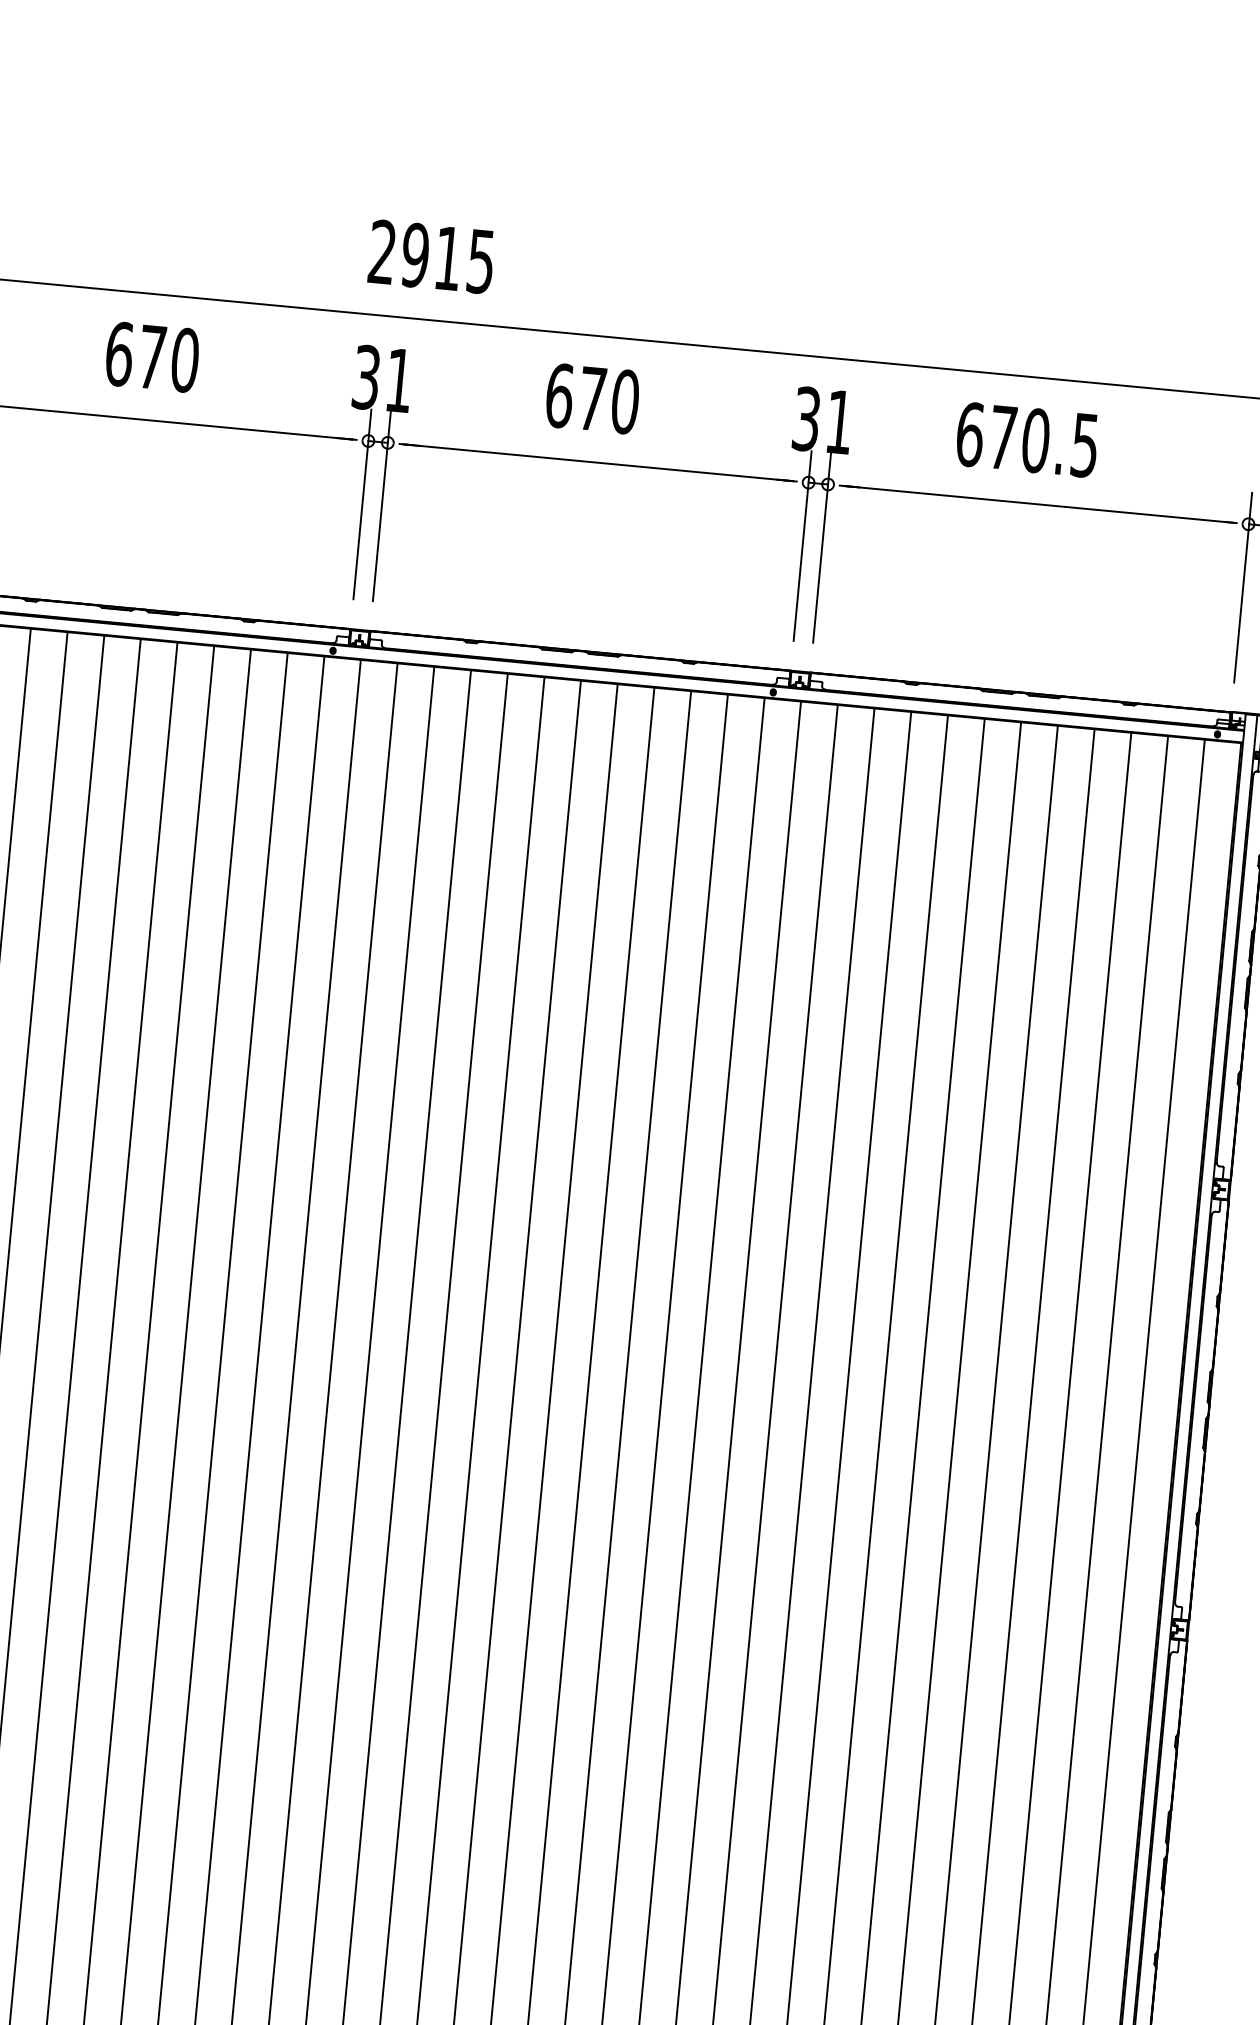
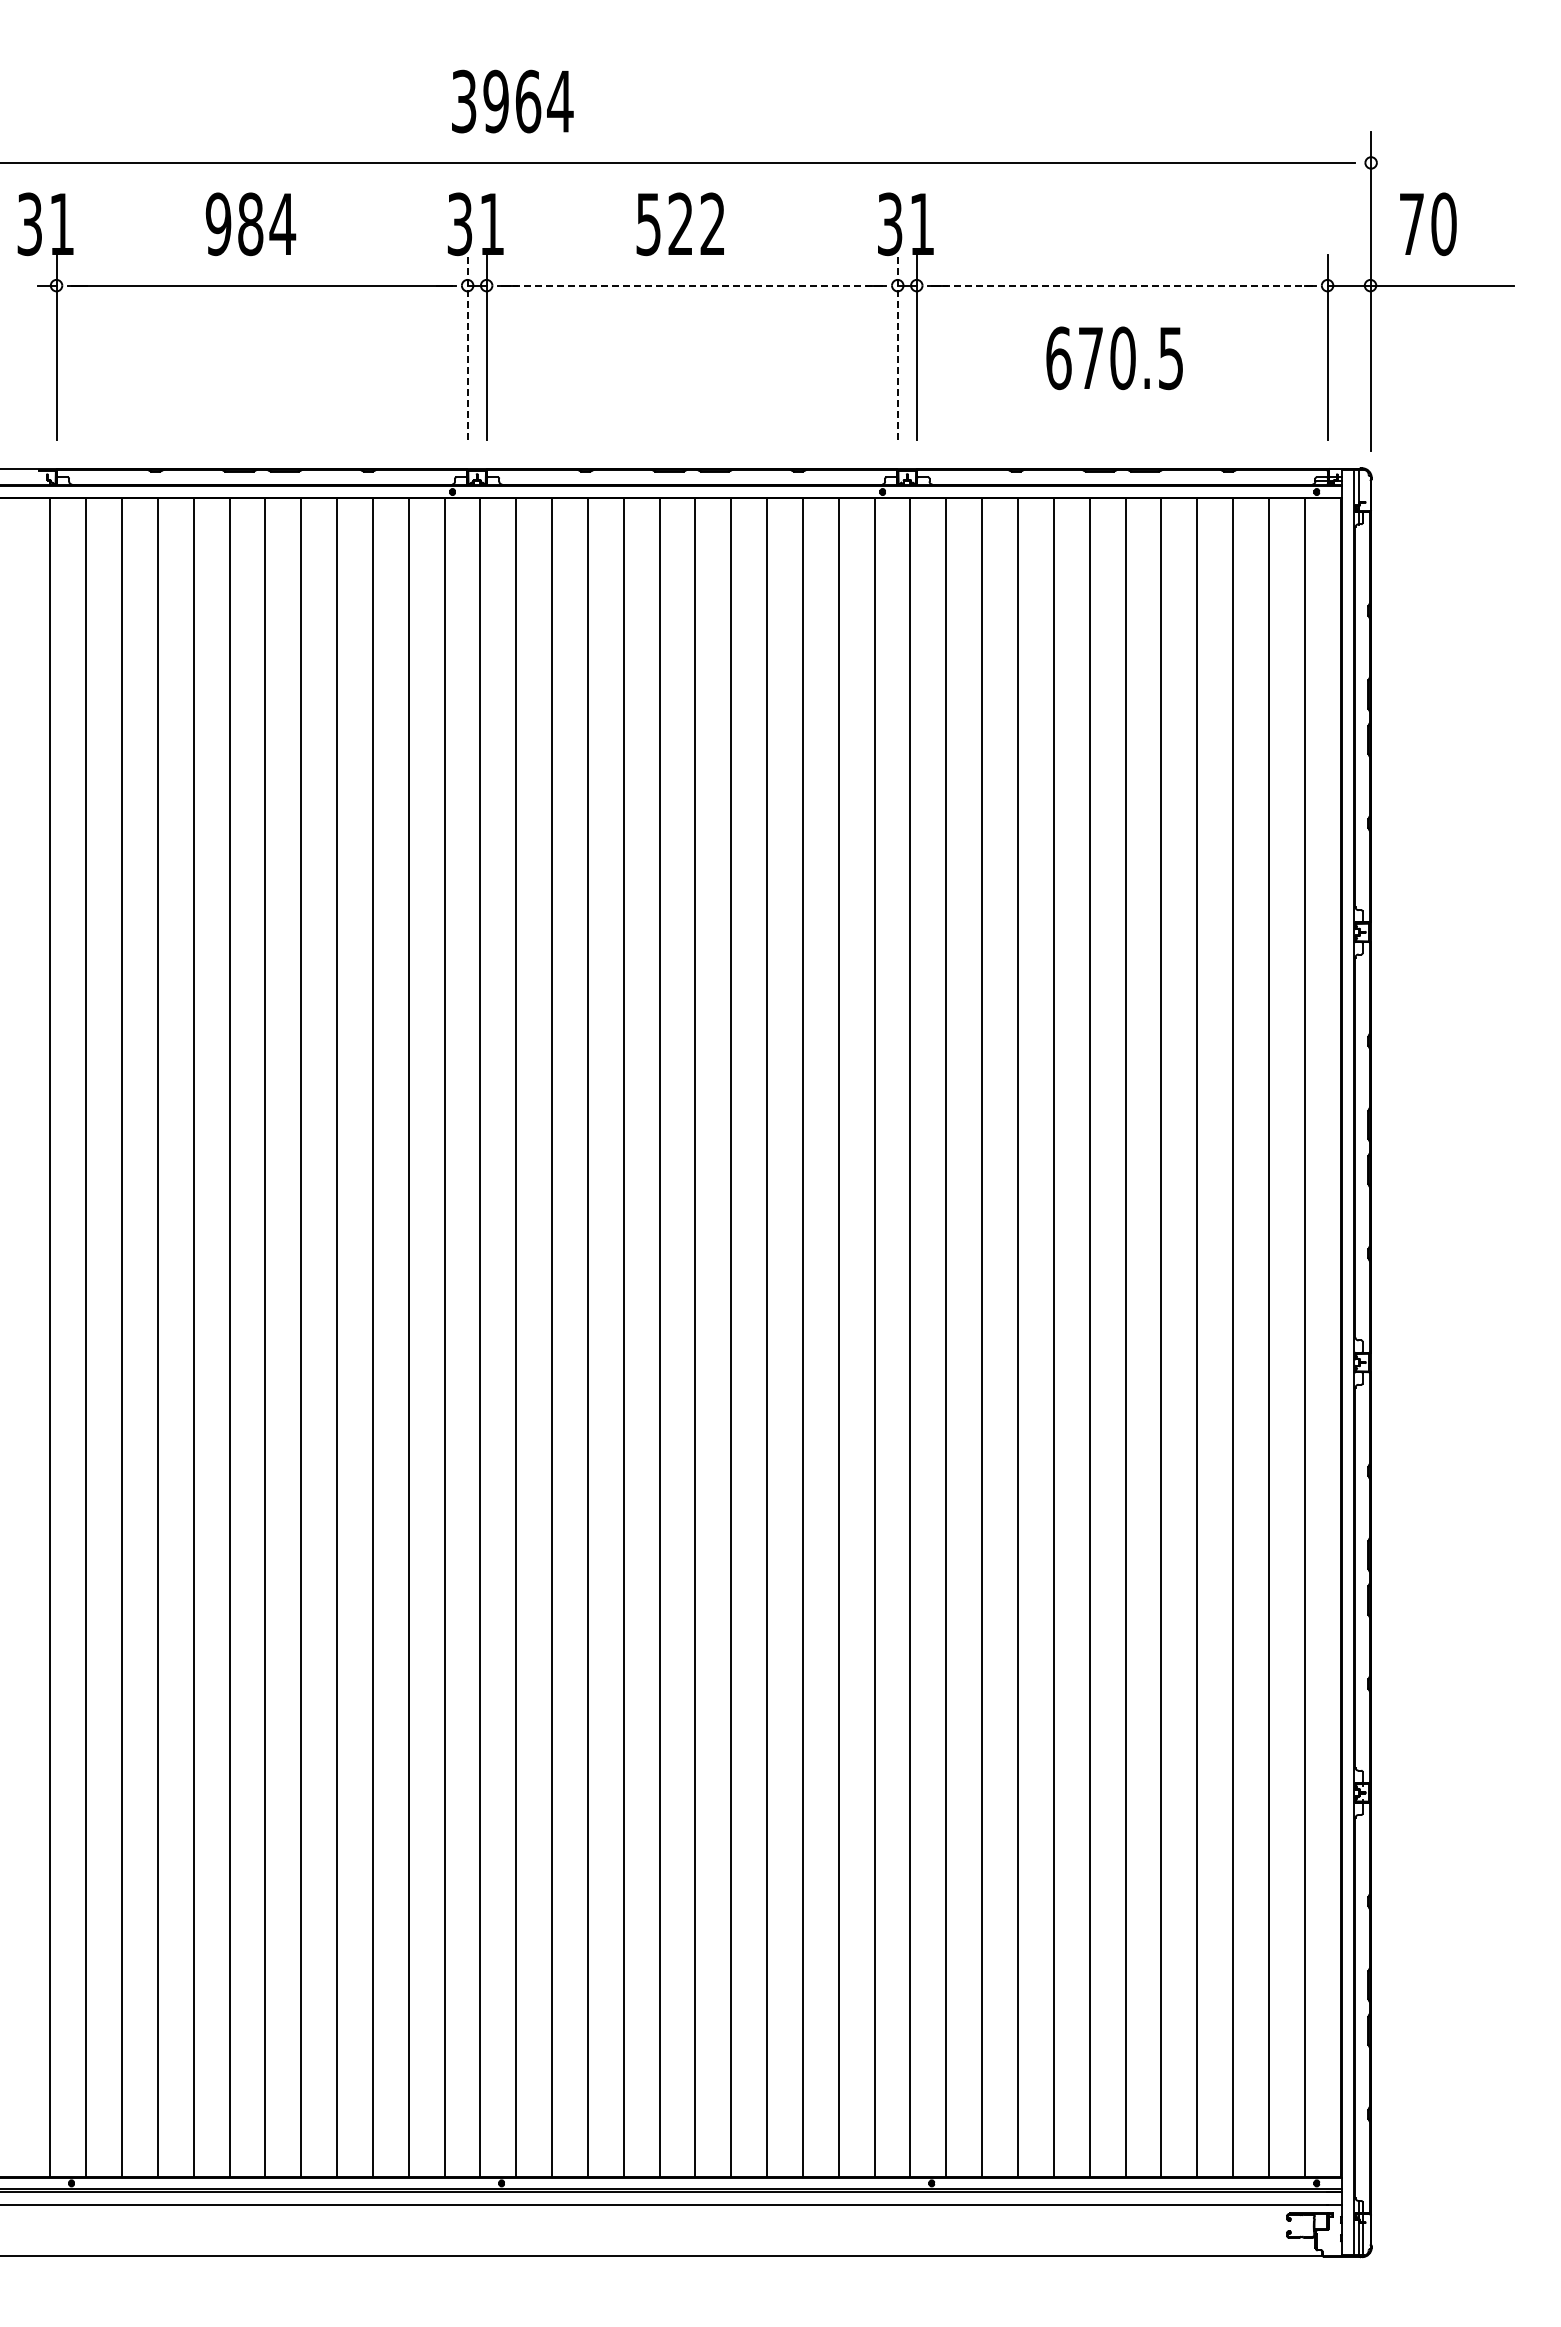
text: (432, 256) -> (512, 101), 2915 -> 3964
text: (152, 357) -> (250, 224), 670 -> 984
text: (592, 399) -> (680, 224), 670 -> 522
text: (1027, 440) -> (1114, 358), moved
line: (598, 462) -> (692, 285), solid -> dashed
line: (362, 504) -> (467, 347), solid -> dashed
line: (1037, 504) -> (1121, 285), solid -> dashed
line: (802, 545) -> (897, 347), solid -> dashed

